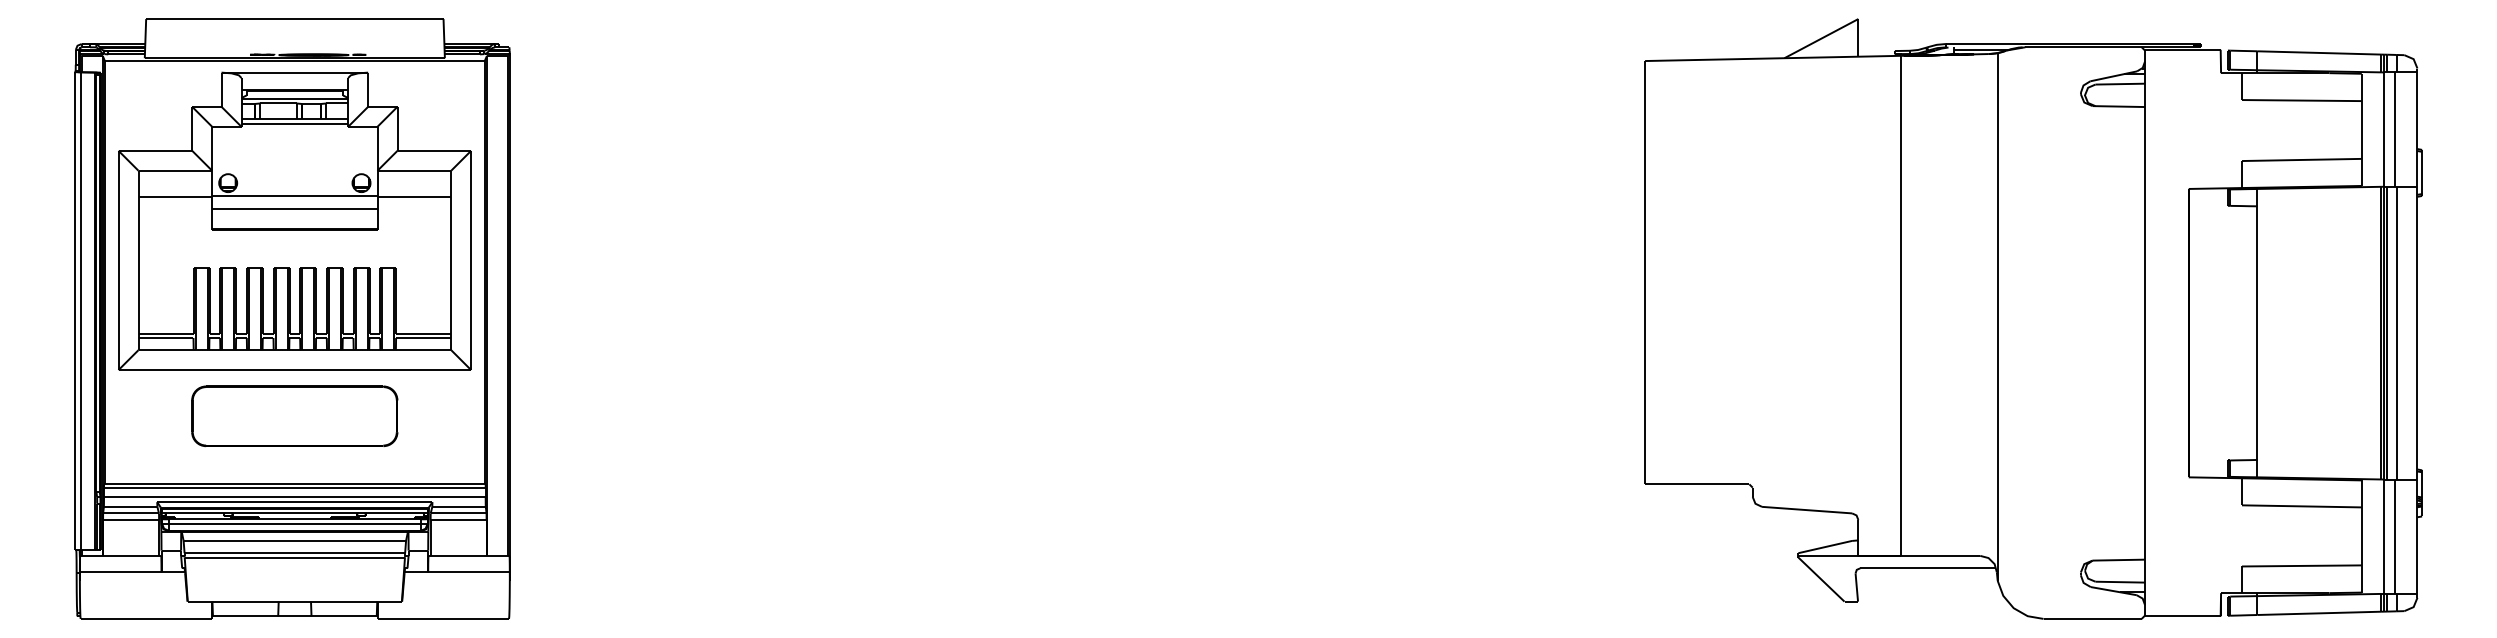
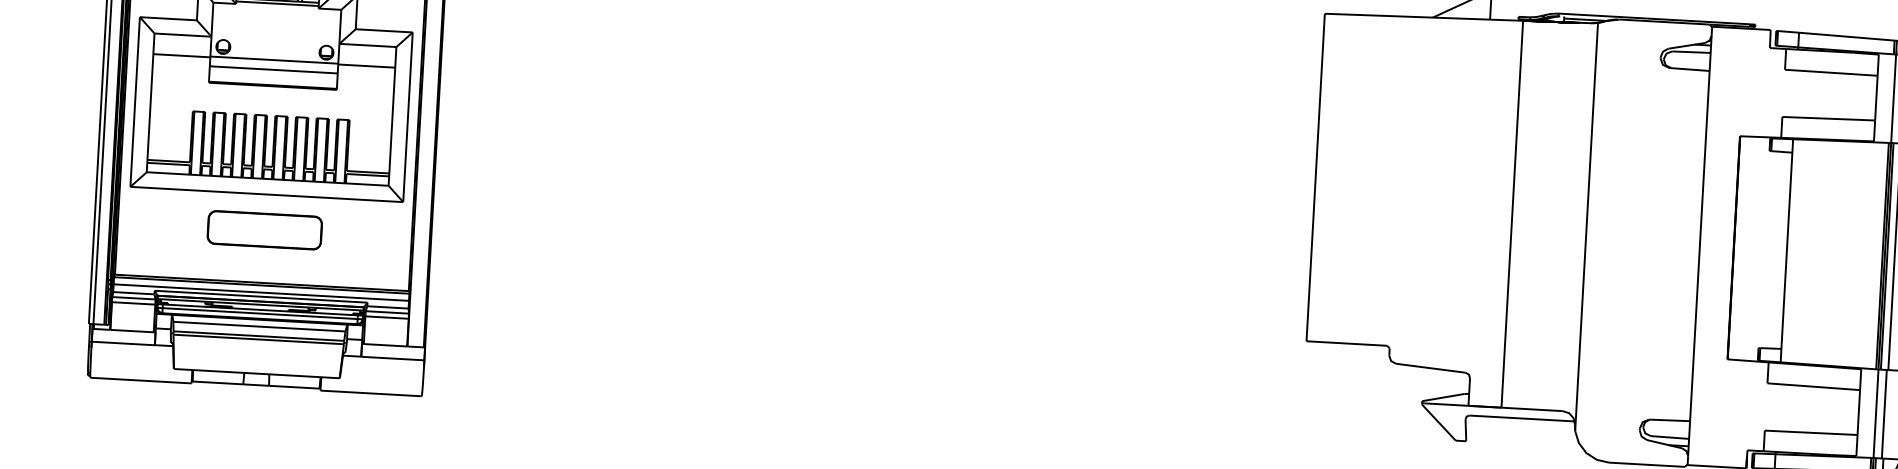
part: (294, 416) -> (264, 230), size x0.71

